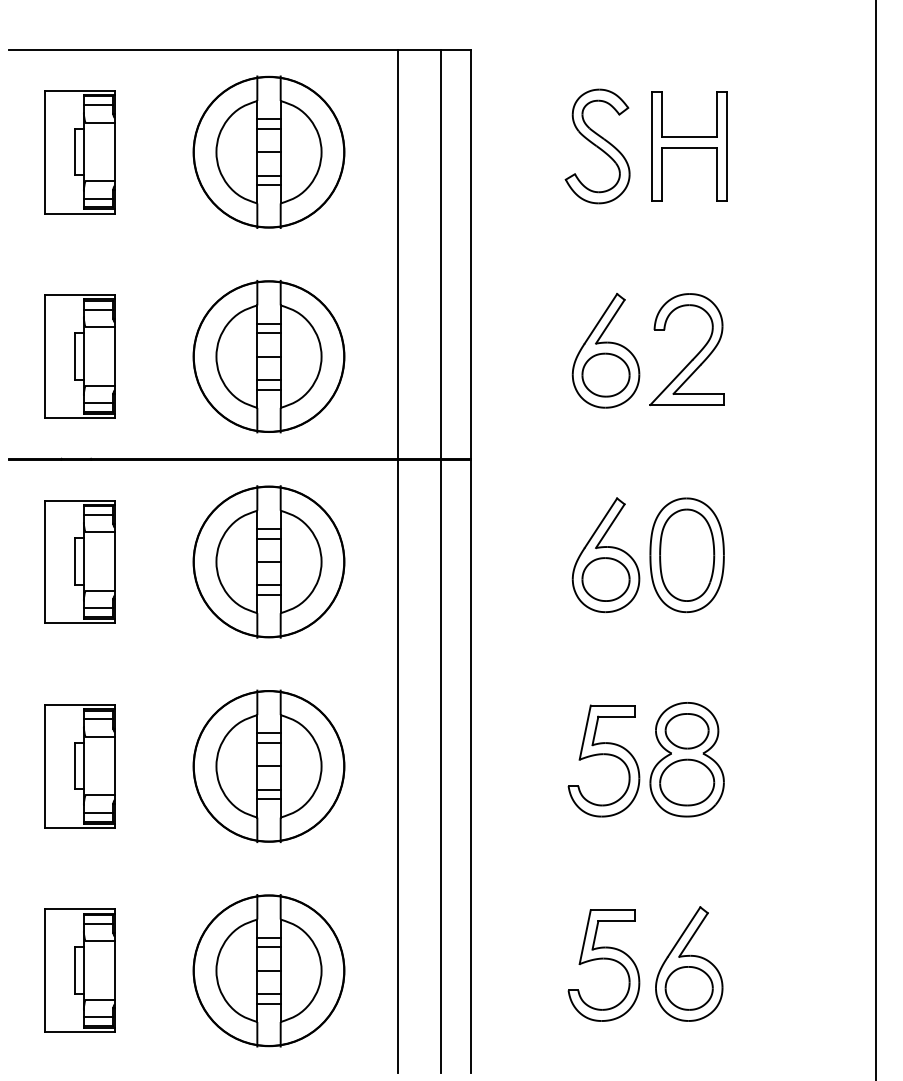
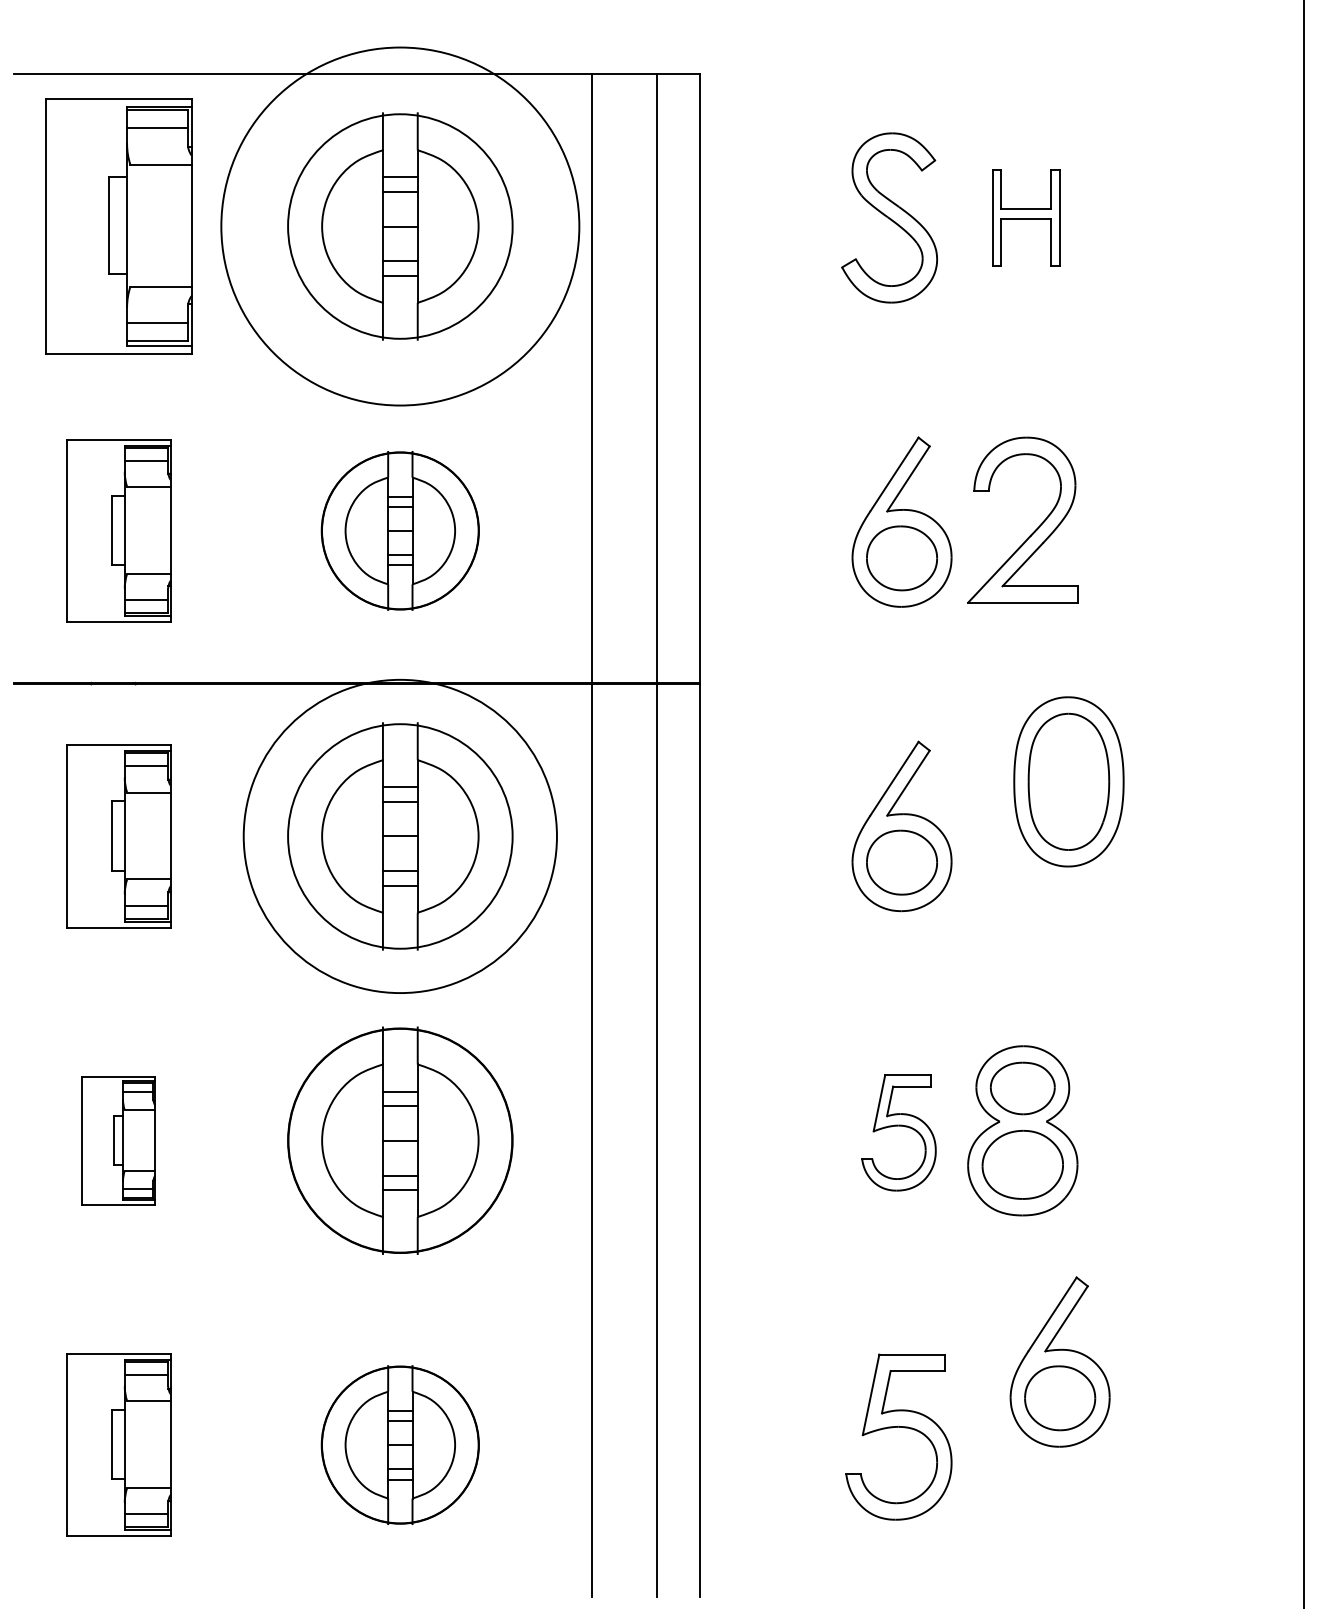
part: (689, 146) -> (1026, 217), size x0.6
part: (79, 152) -> (118, 226), size x1.4
circle: (268, 152) -> (399, 226), size x1.6
part: (268, 356) -> (399, 530), size x0.7
part: (686, 555) -> (1067, 782), moved
circle: (268, 561) -> (399, 835), size x1.4
part: (603, 760) -> (898, 1131), size x0.7
part: (79, 766) -> (118, 1140), size x0.7
part: (689, 963) -> (1060, 1361), moved
part: (268, 970) -> (399, 1444), size x0.7

